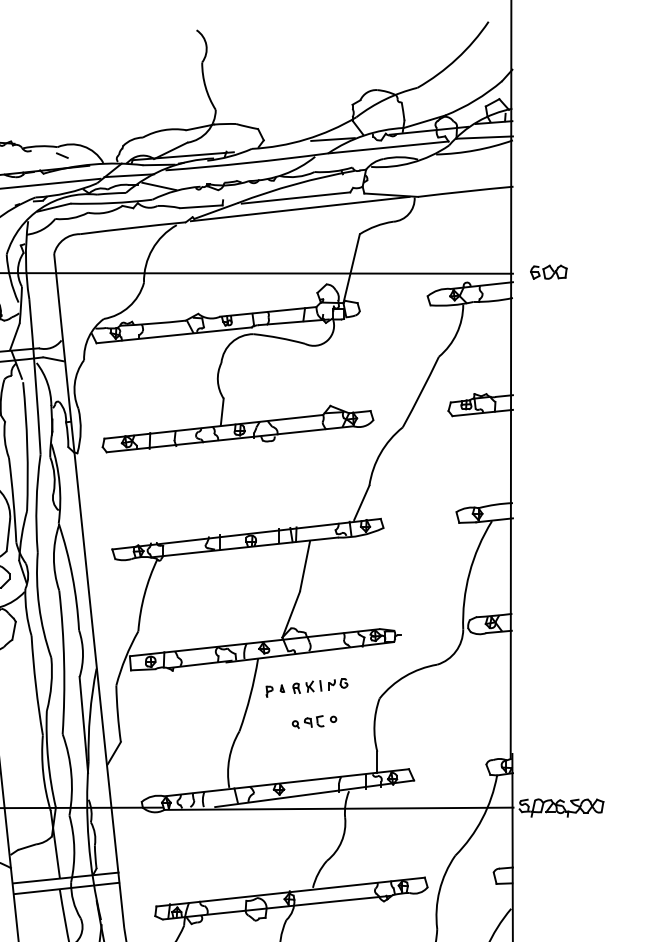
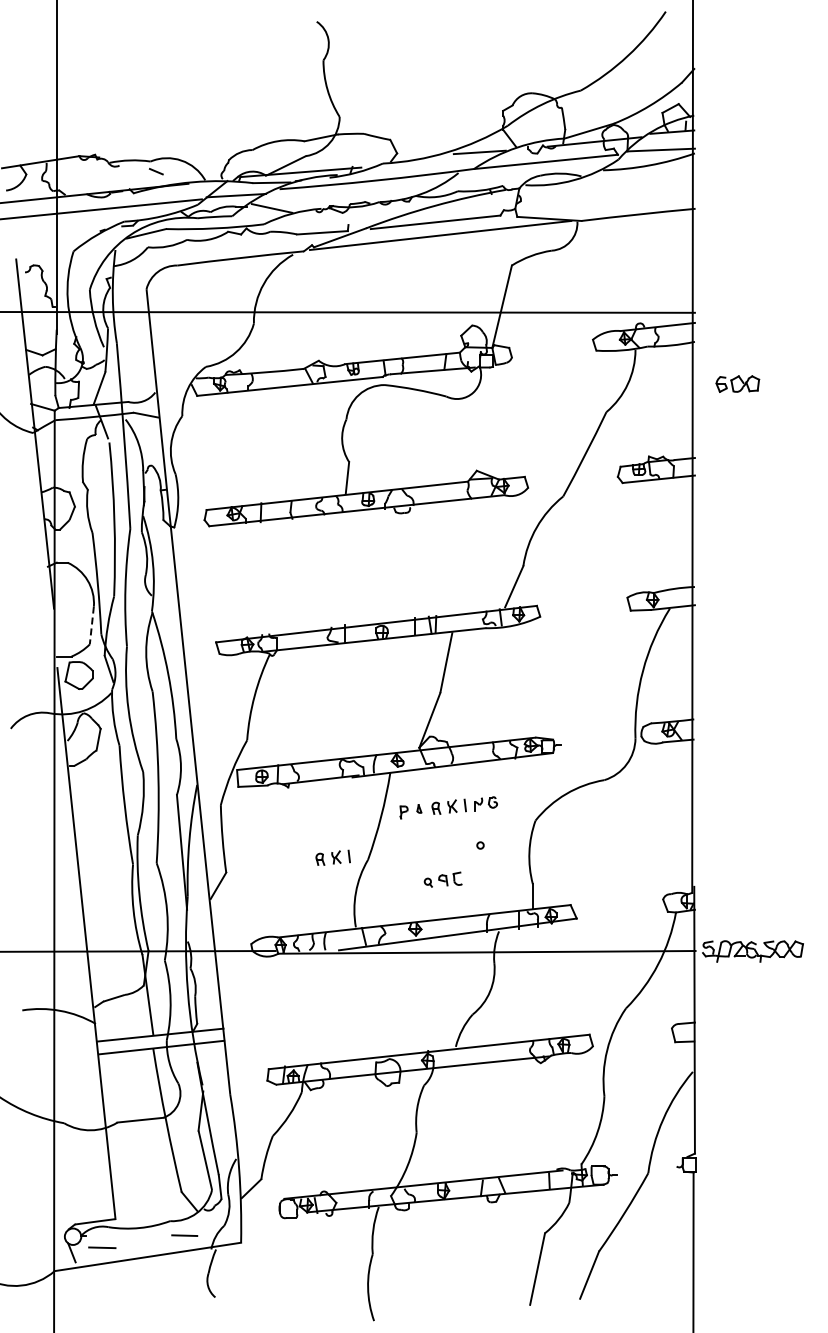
part: (548, 271) -> (737, 383), moved
line: (8, 535) -> (91, 625), solid -> dashed
part: (307, 721) -> (442, 879), moved
part: (209, 729) -> (332, 857), added

